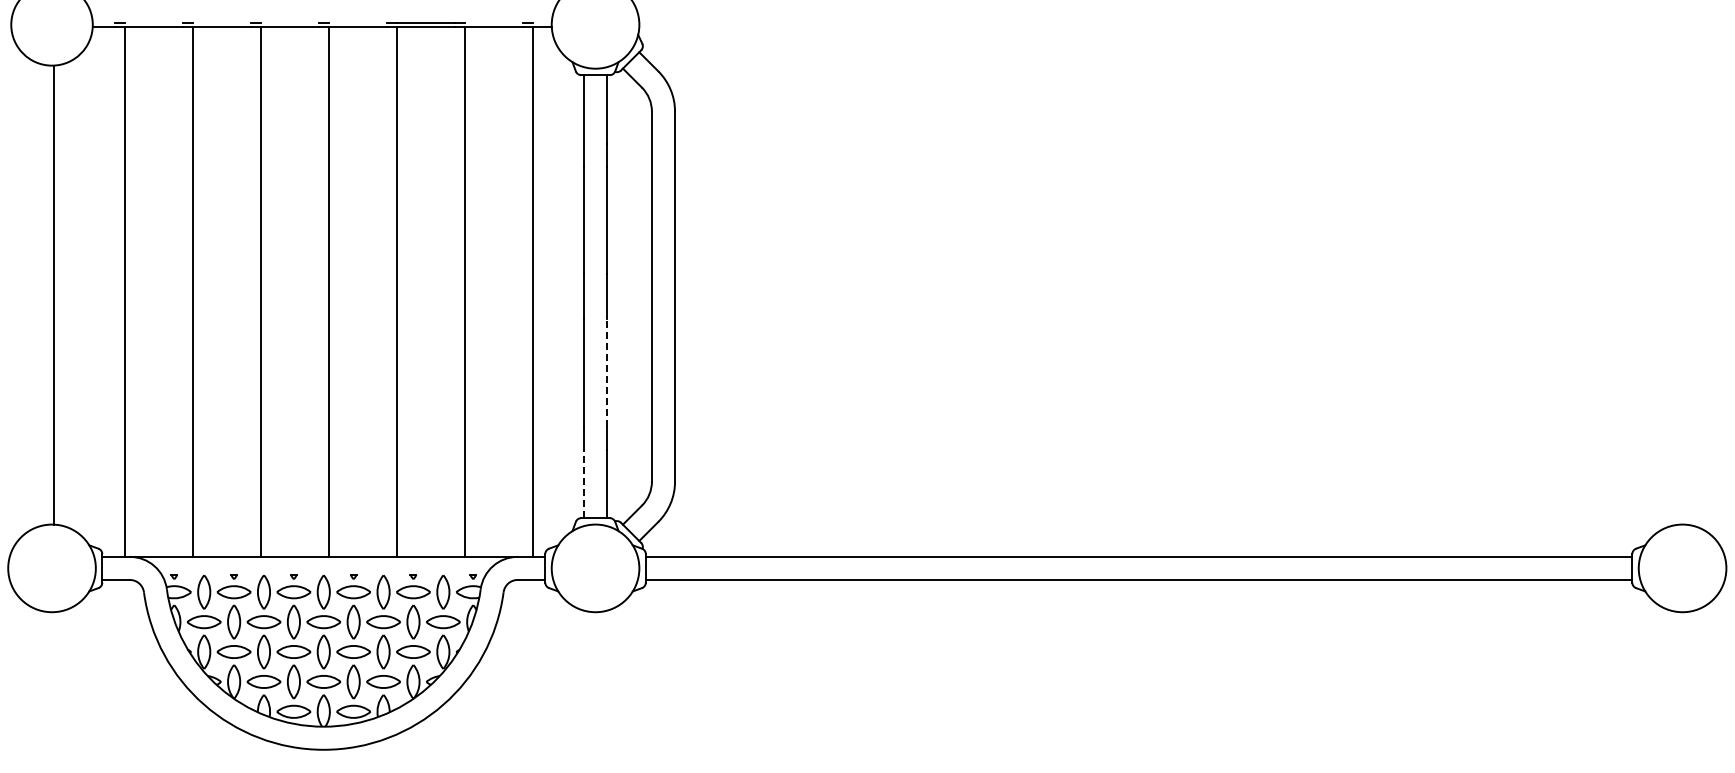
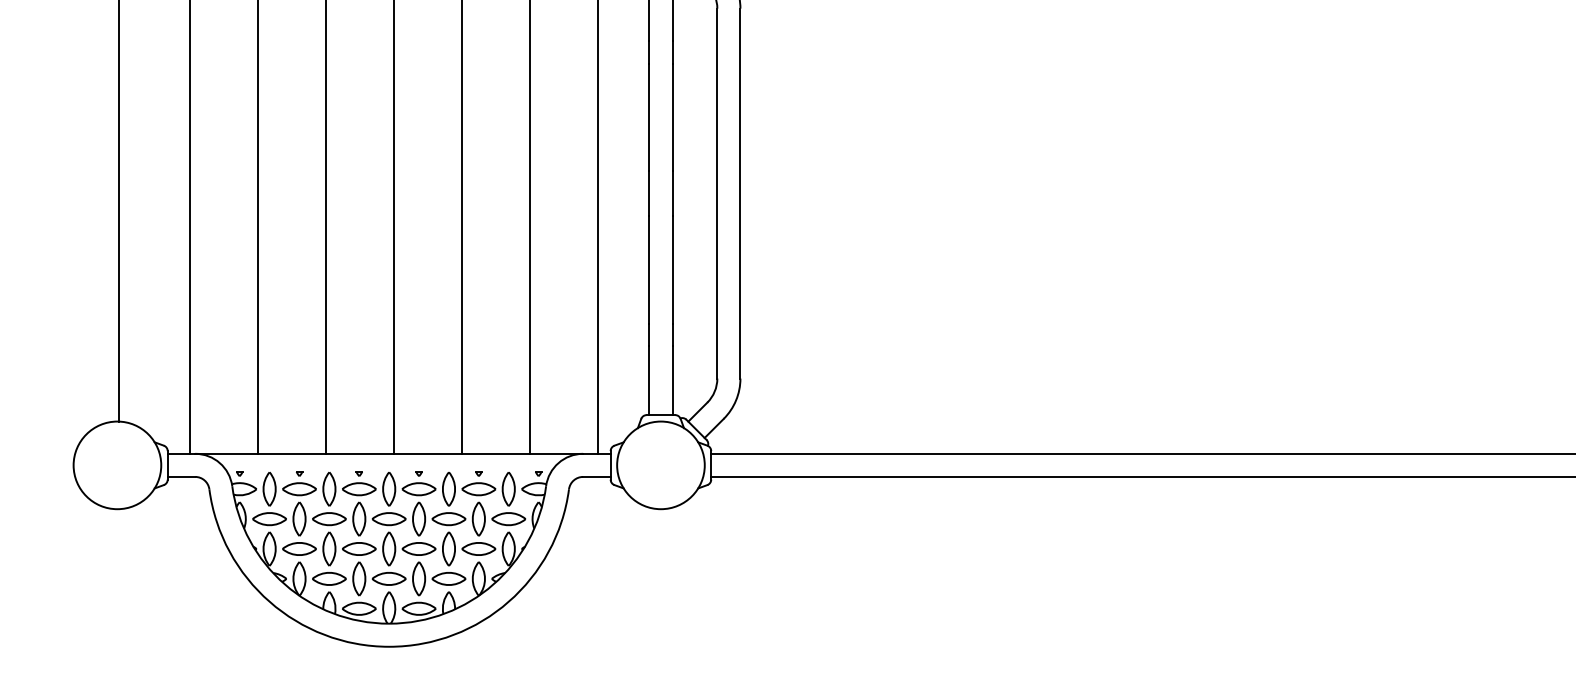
line: (607, 373) -> (672, 270), dashed -> solid
line: (584, 483) -> (649, 380), dashed -> solid

